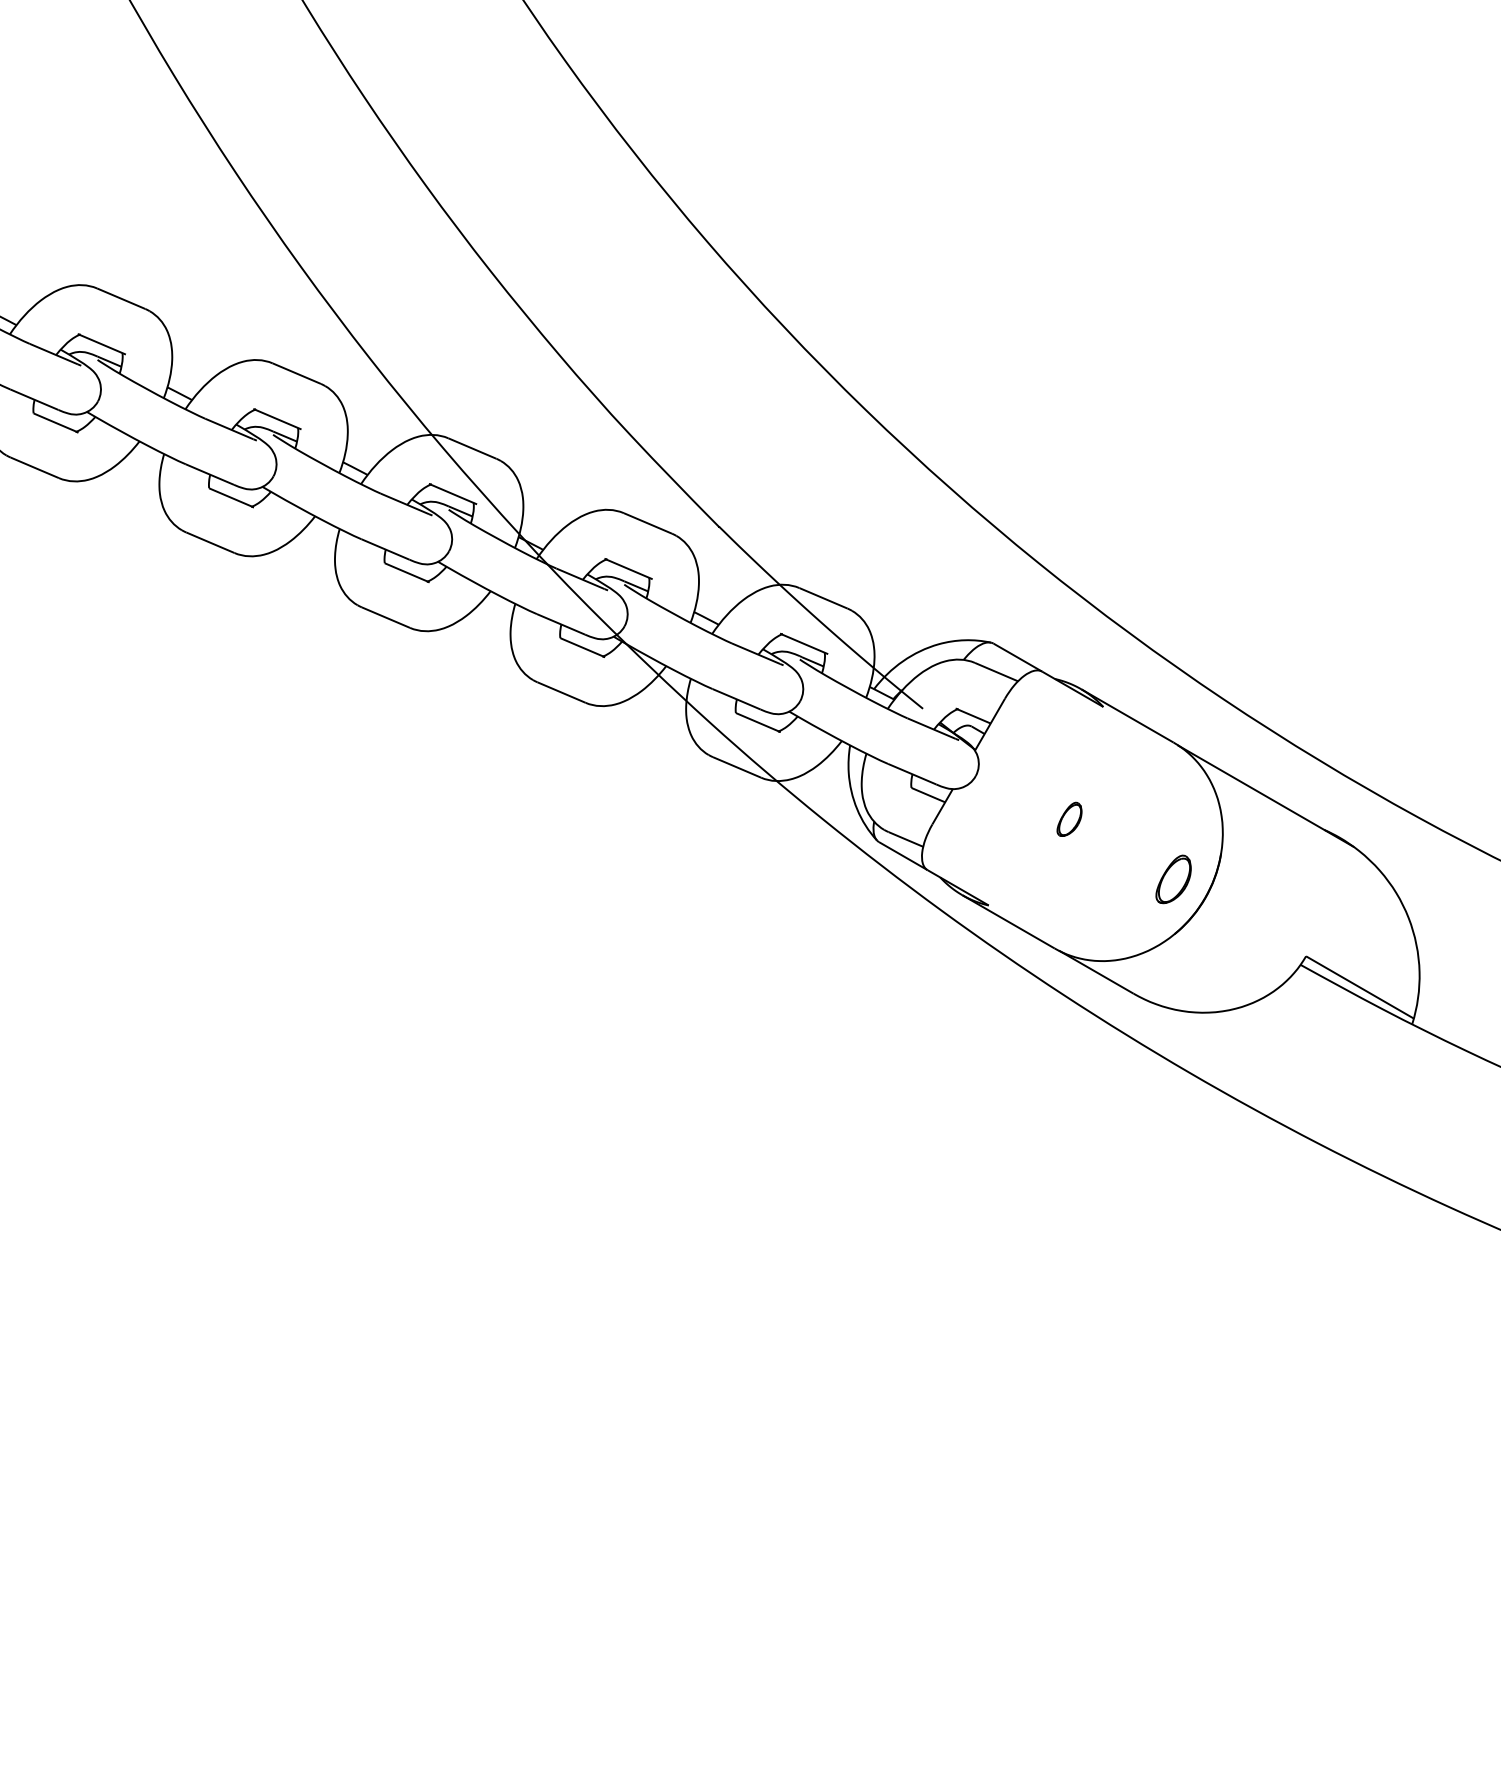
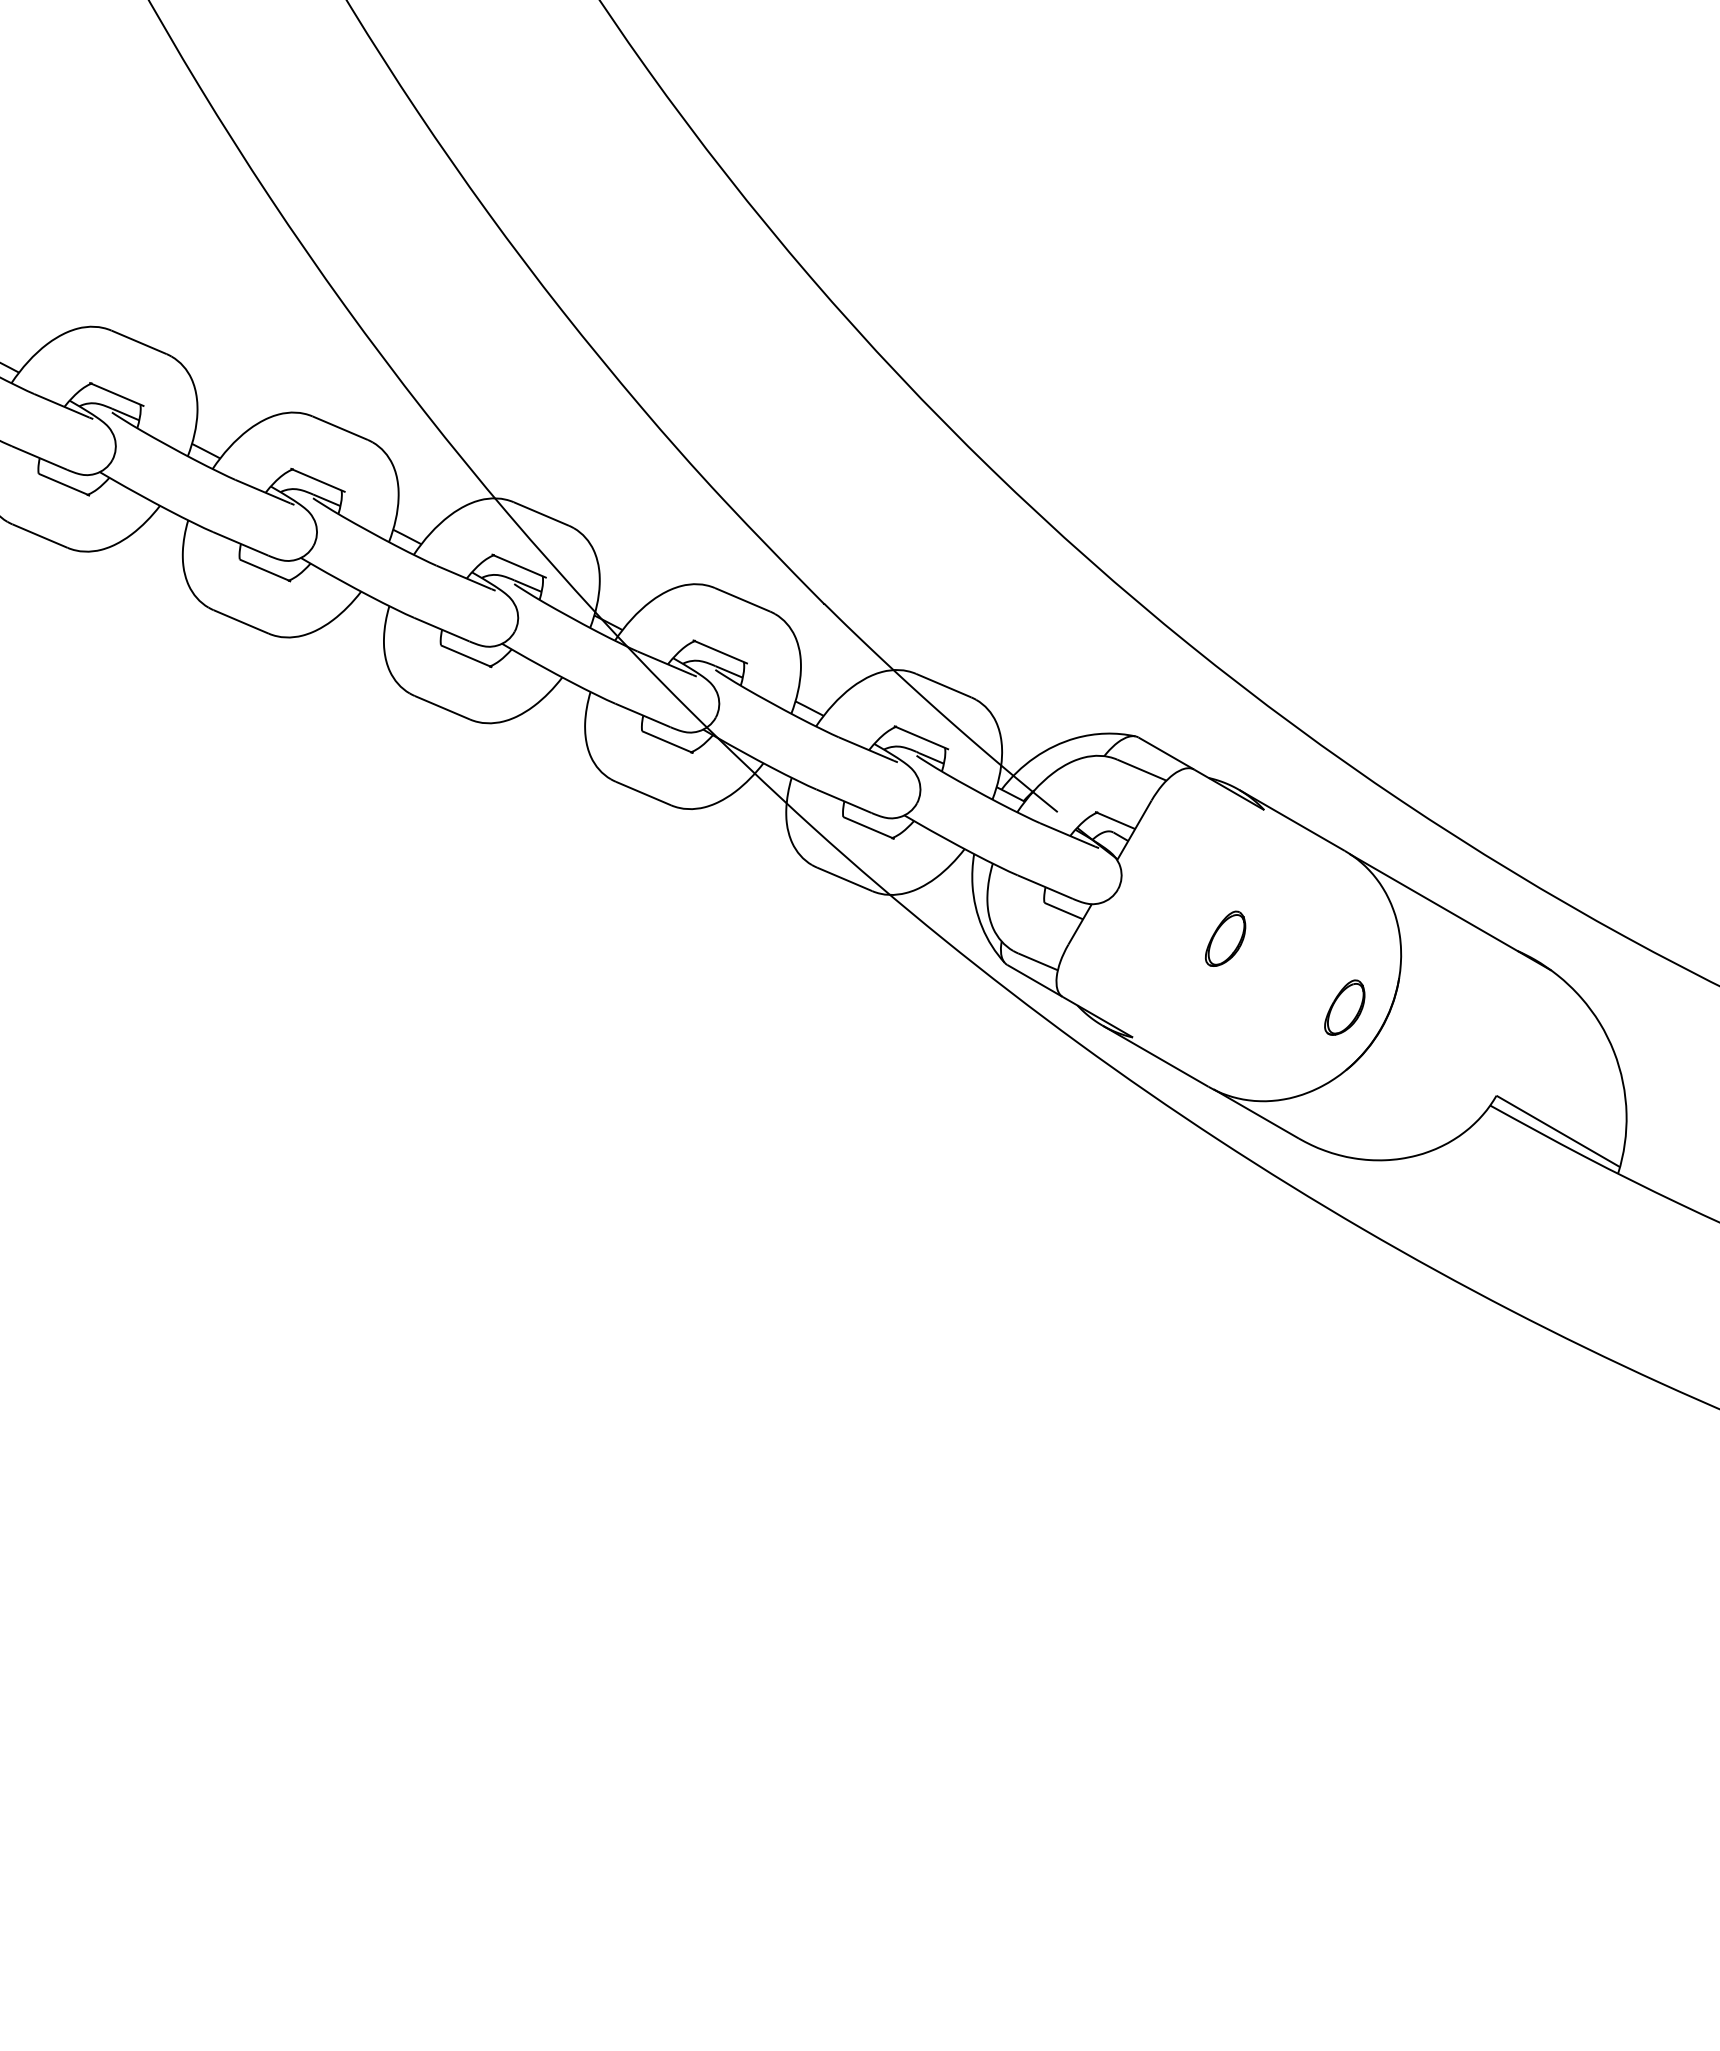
part: (1069, 819) -> (1225, 938), size x1.43

